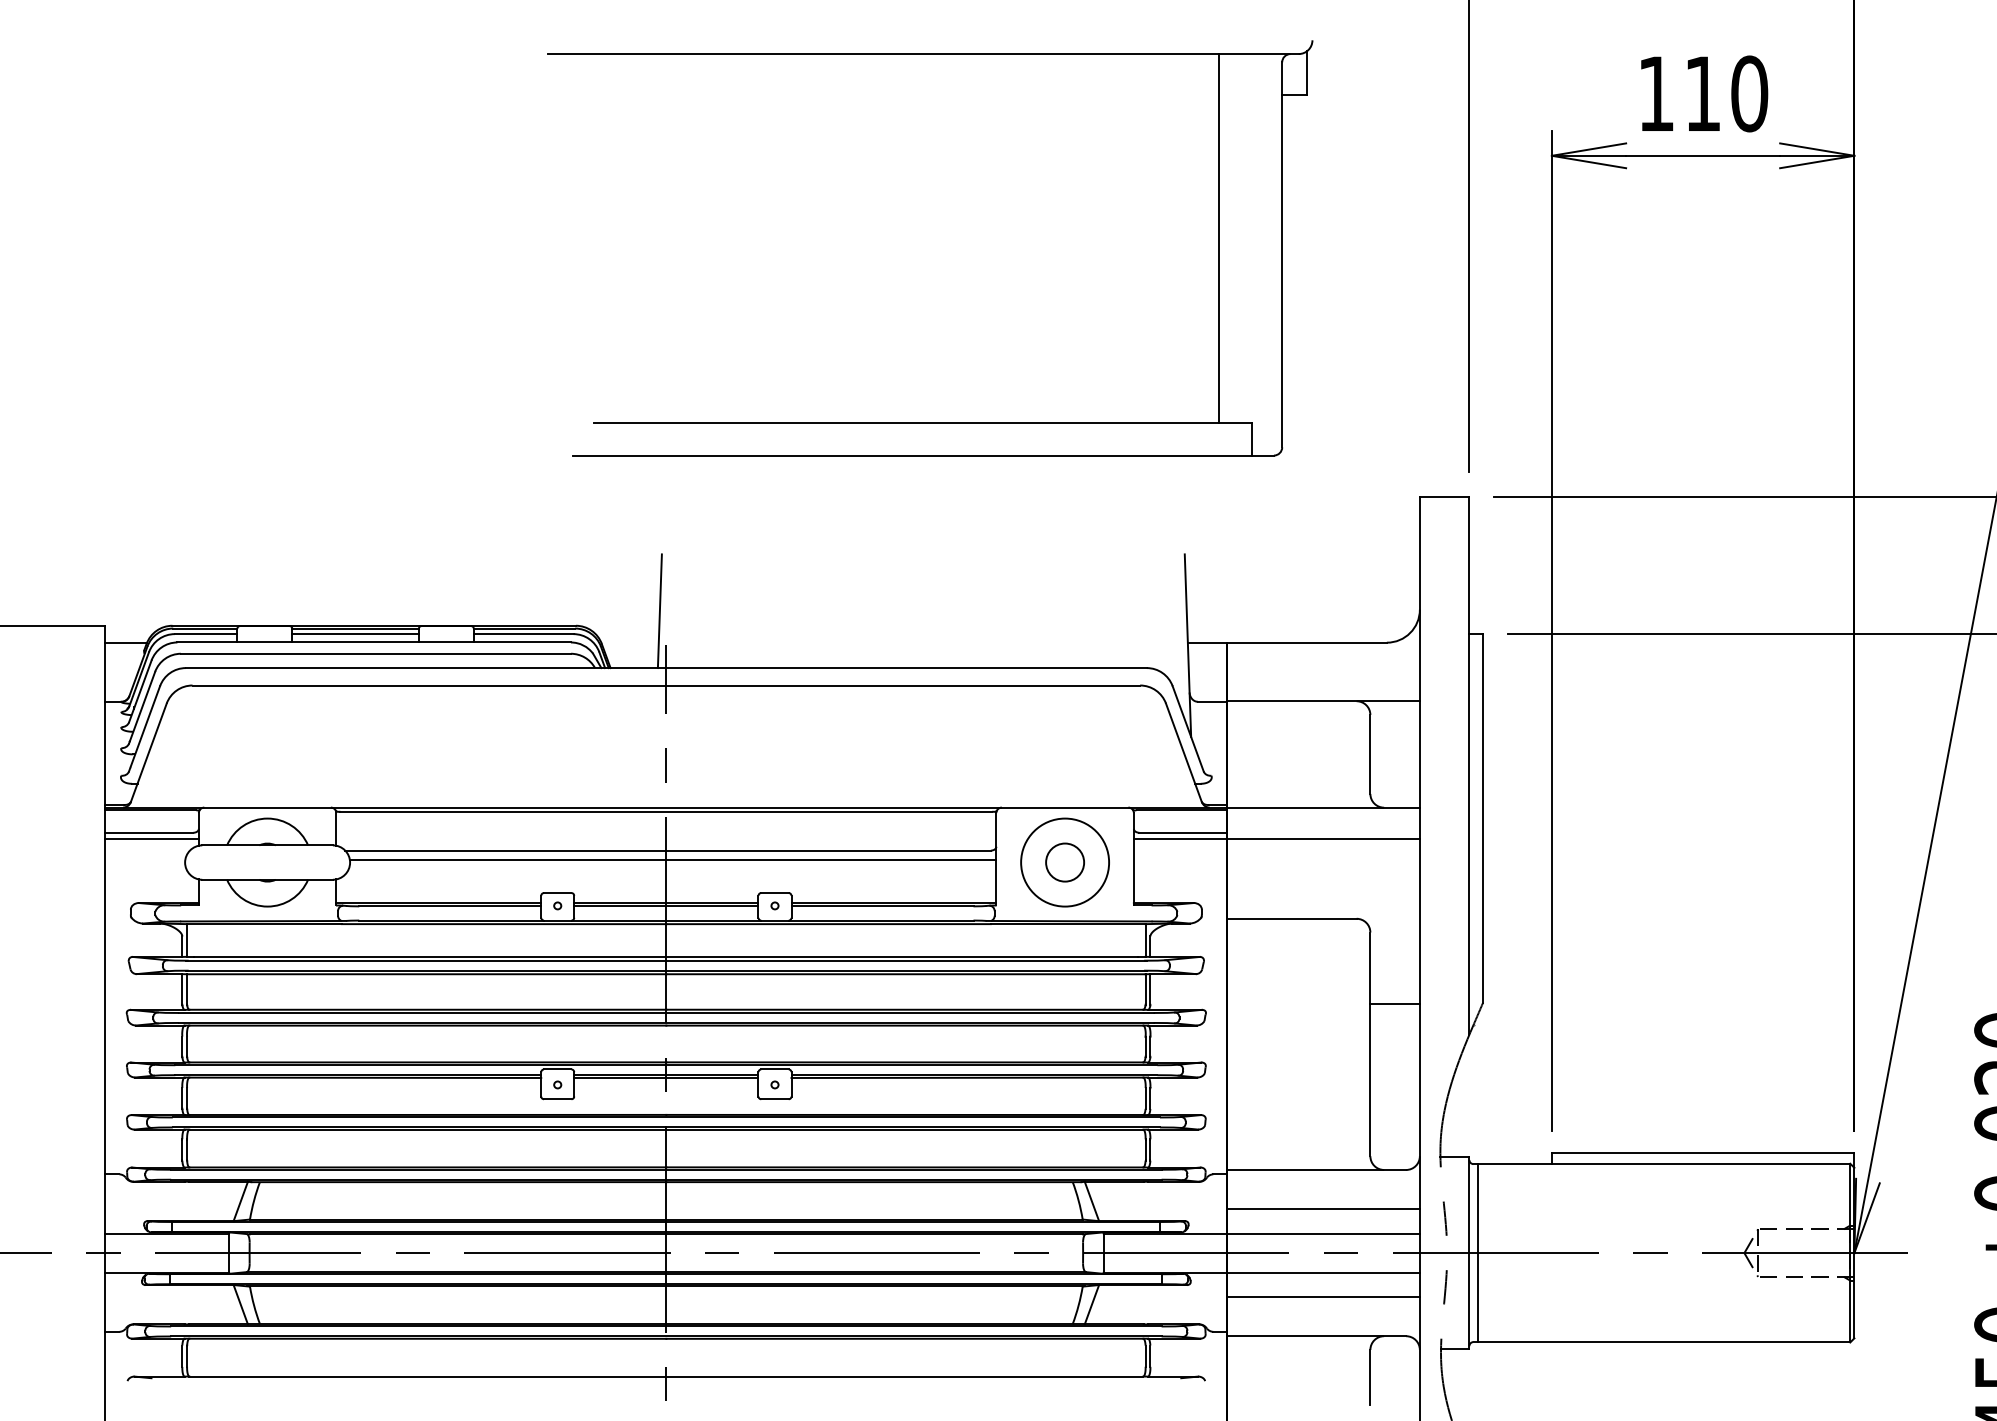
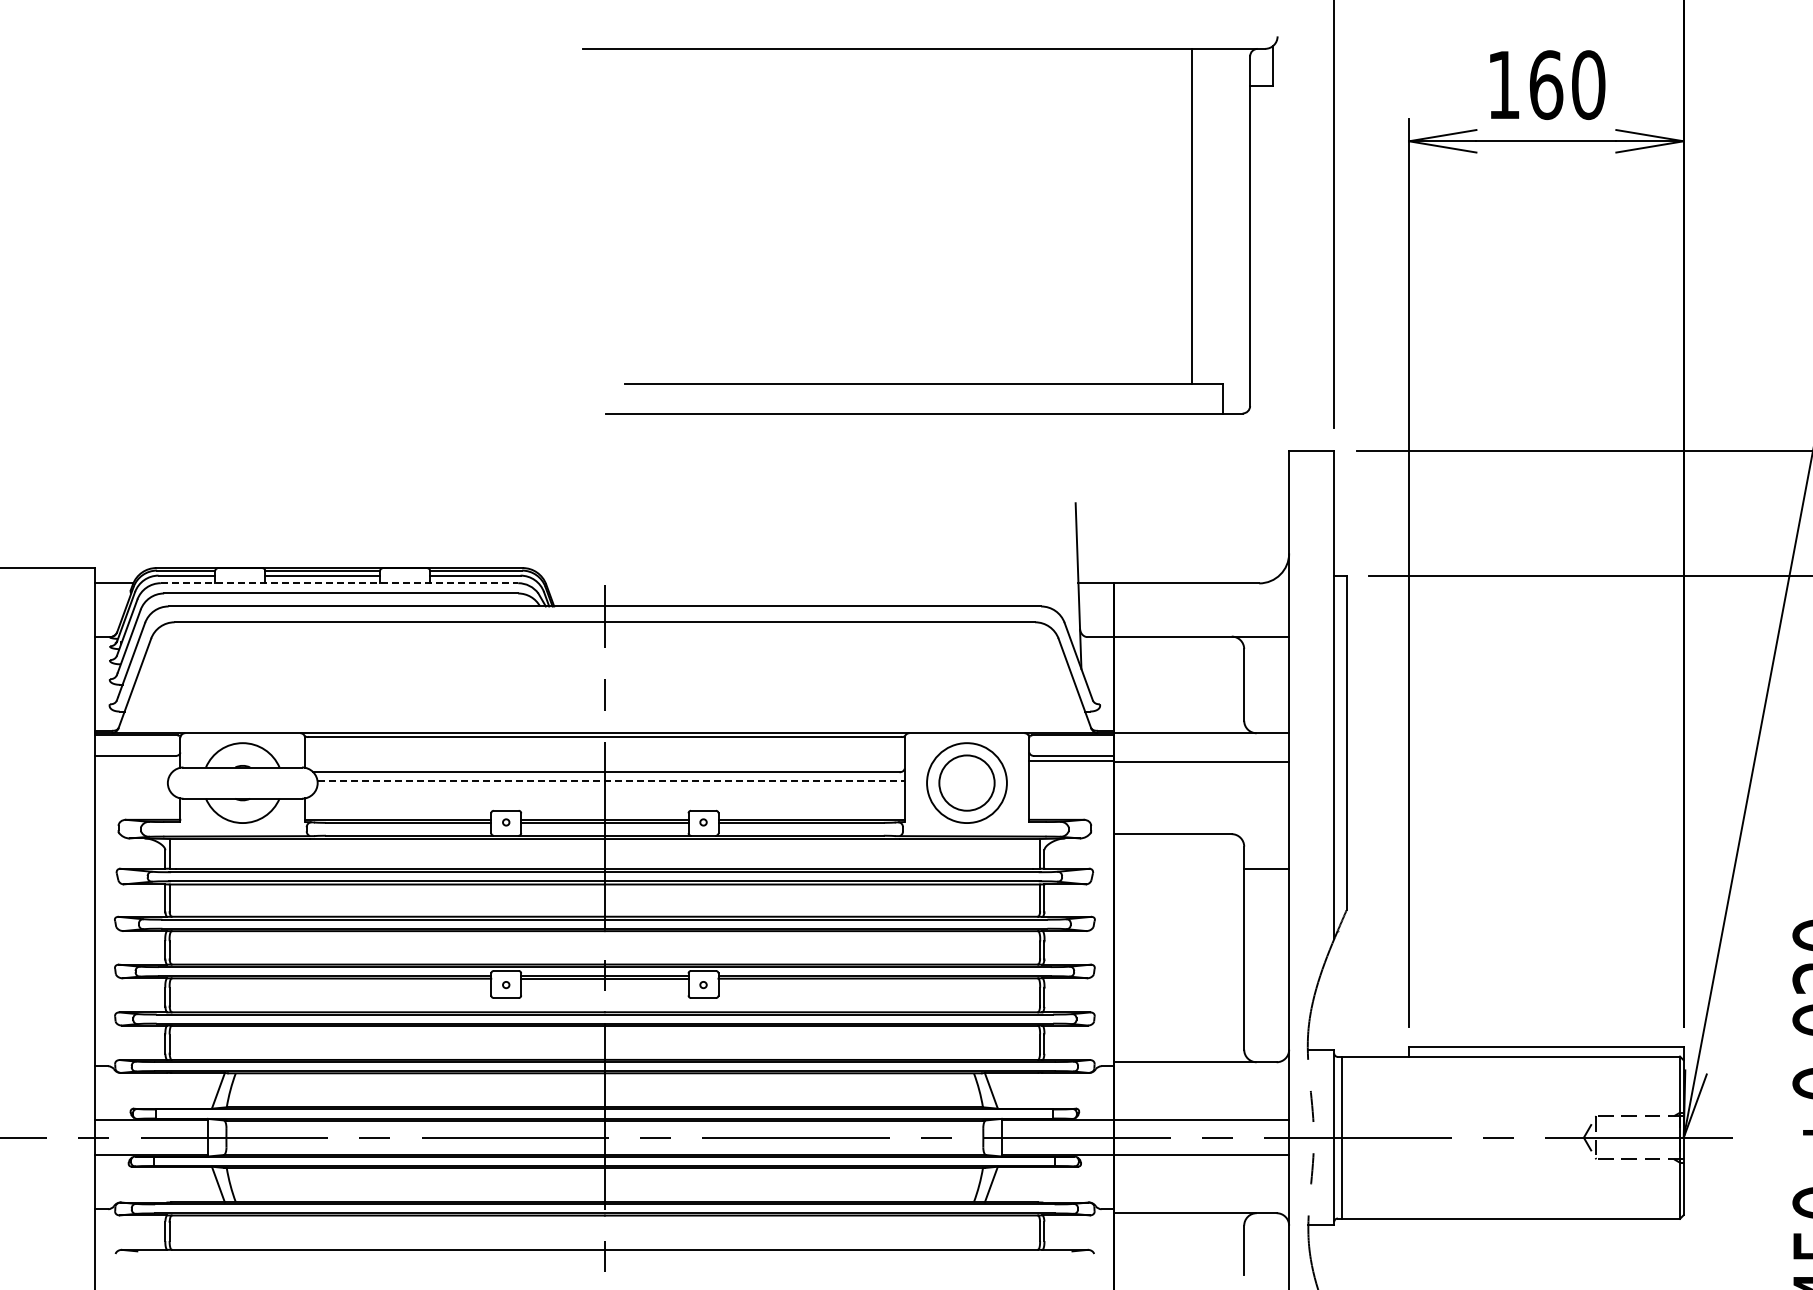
text: (1703, 94) -> (1546, 85), 110 -> 160
part: (930, 422) -> (930, 383), moved
line: (659, 610) -> (598, 554), removed
line: (374, 642) -> (339, 583), solid -> dashed
line: (151, 838) -> (137, 761), removed
line: (673, 860) -> (611, 781), solid -> dashed
circle: (1064, 861) -> (966, 782), size x1.6
line: (1394, 1003) -> (1266, 869), moved
line: (1323, 1208) -> (1201, 1097), removed
line: (1323, 1296) -> (1201, 1177), removed

